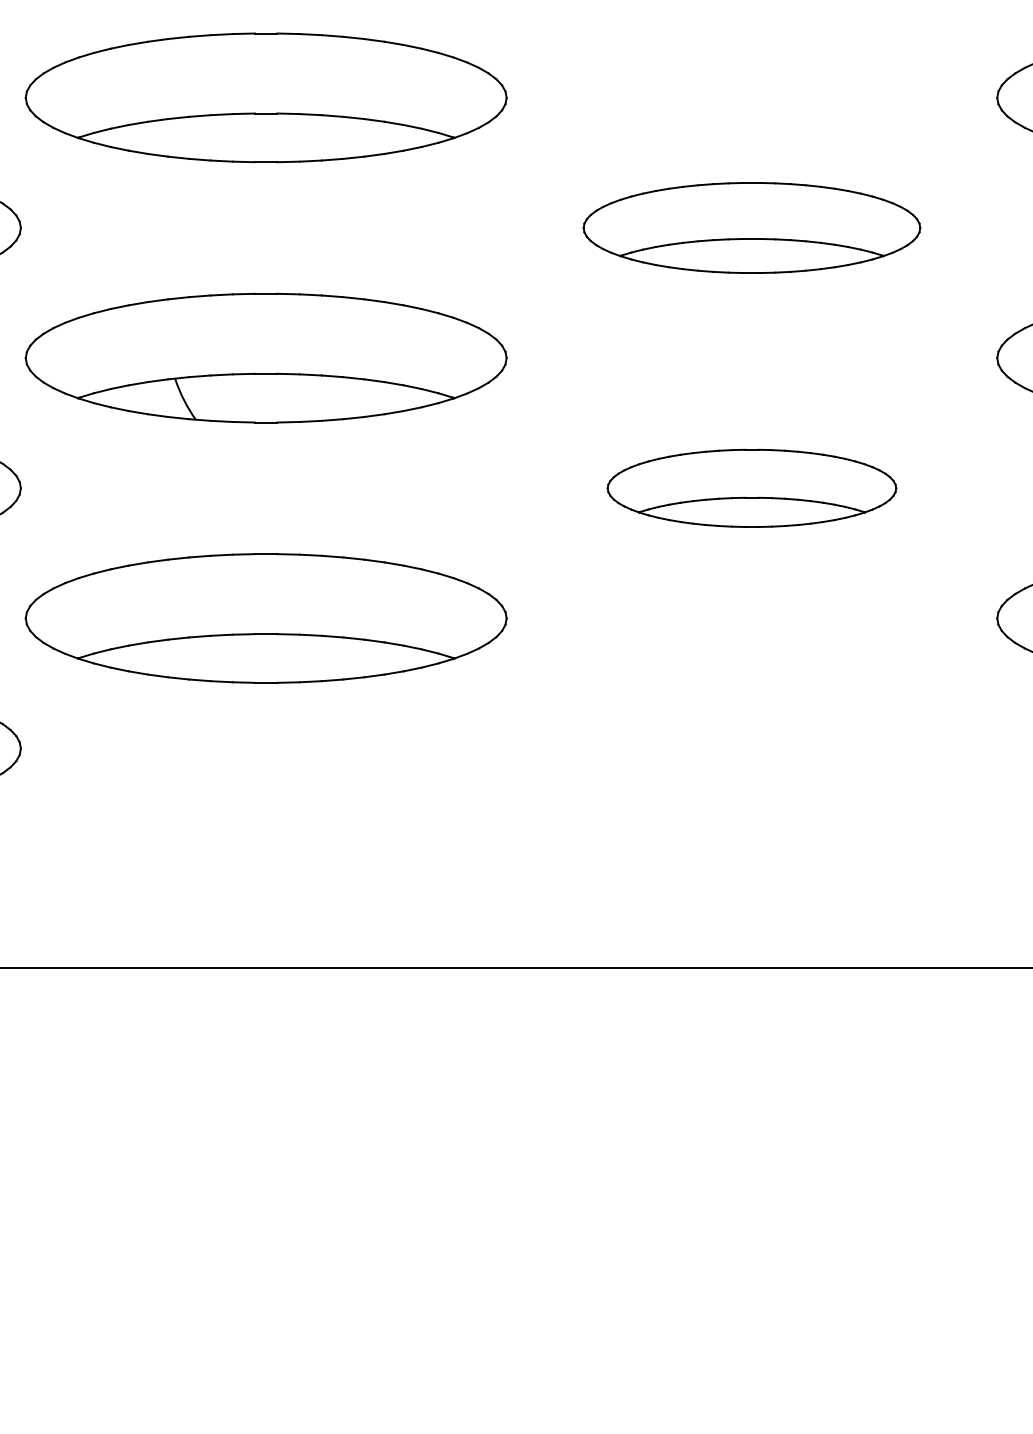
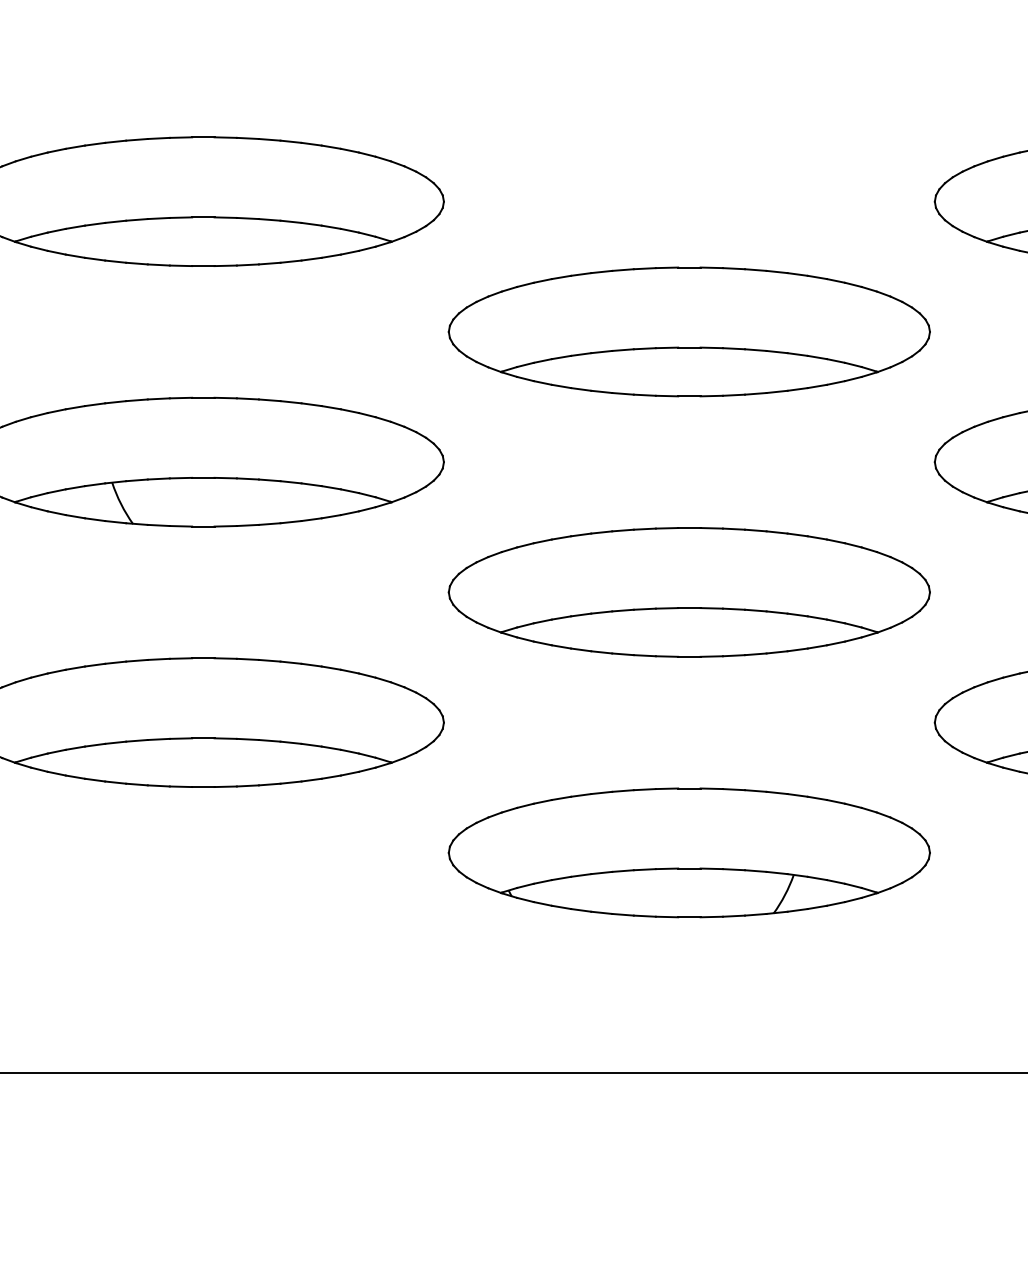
part: (751, 227) -> (688, 331), size x1.43
part: (751, 488) -> (688, 592), size x1.67
part: (751, 748) -> (688, 852), added

